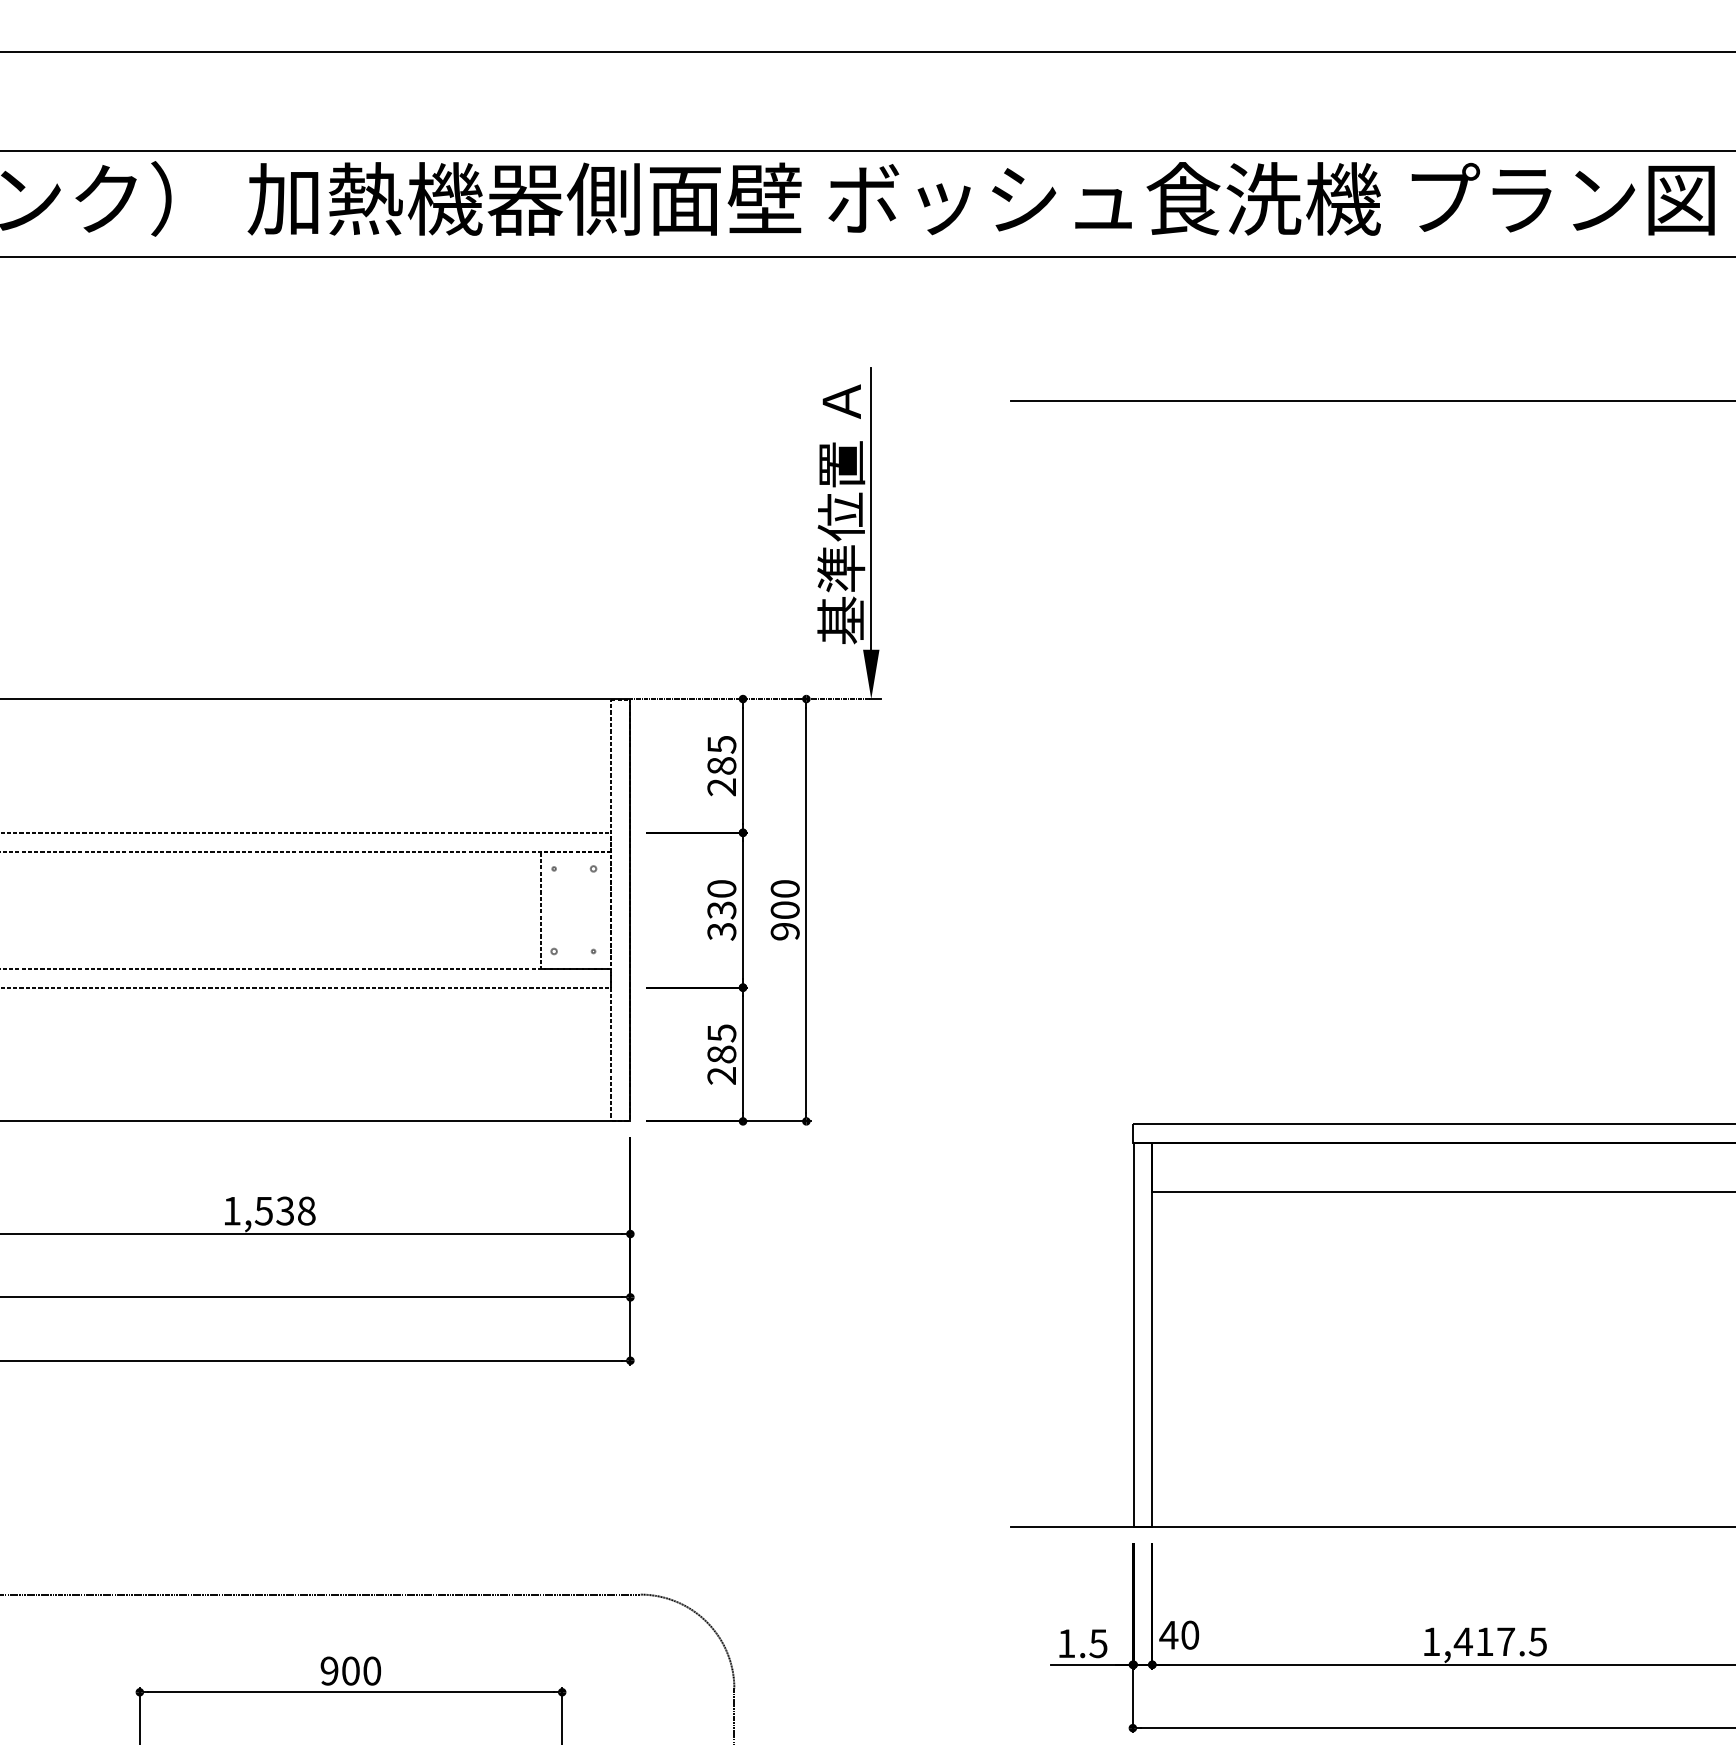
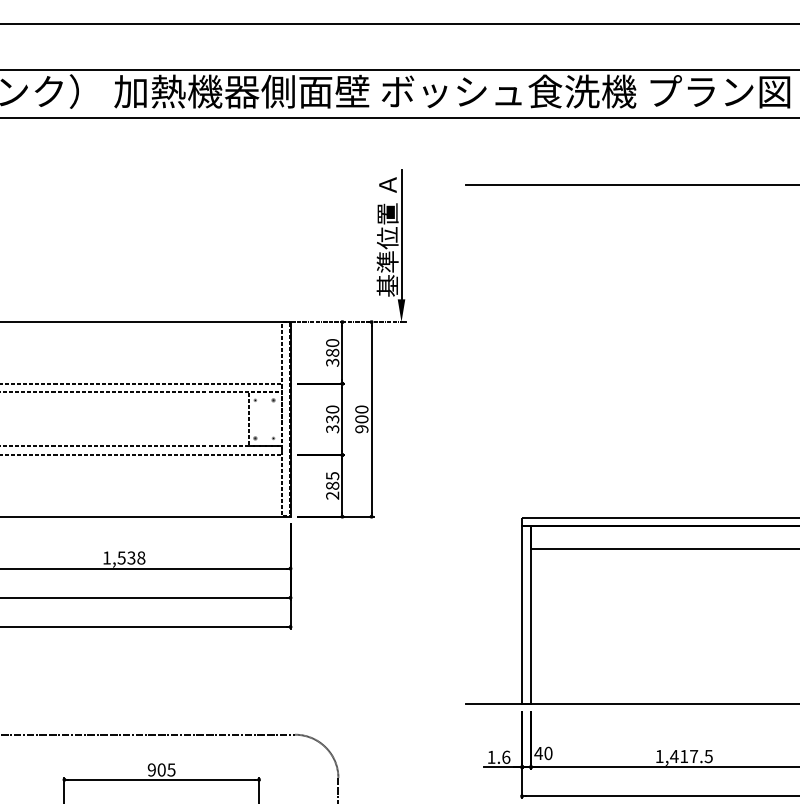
text: (721, 765) -> (332, 352), 285 -> 380
text: (1099, 1641) -> (506, 756), 1.5 -> 1.6
text: (372, 1670) -> (171, 769), 900 -> 905

